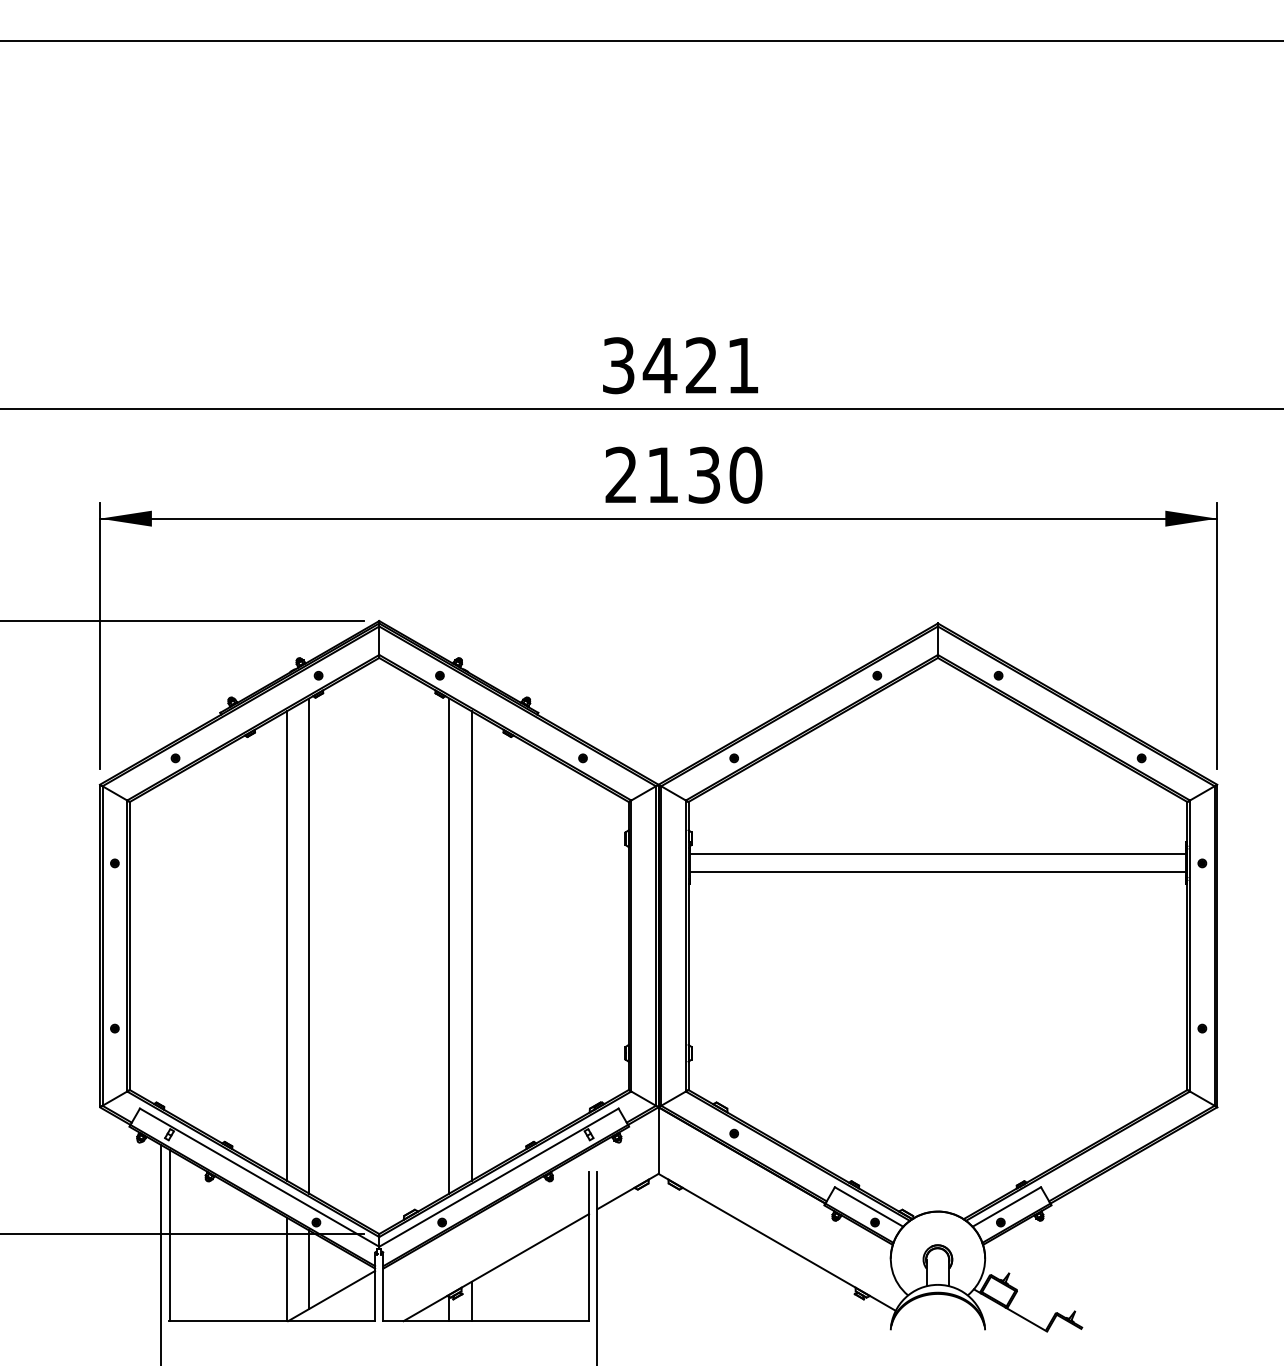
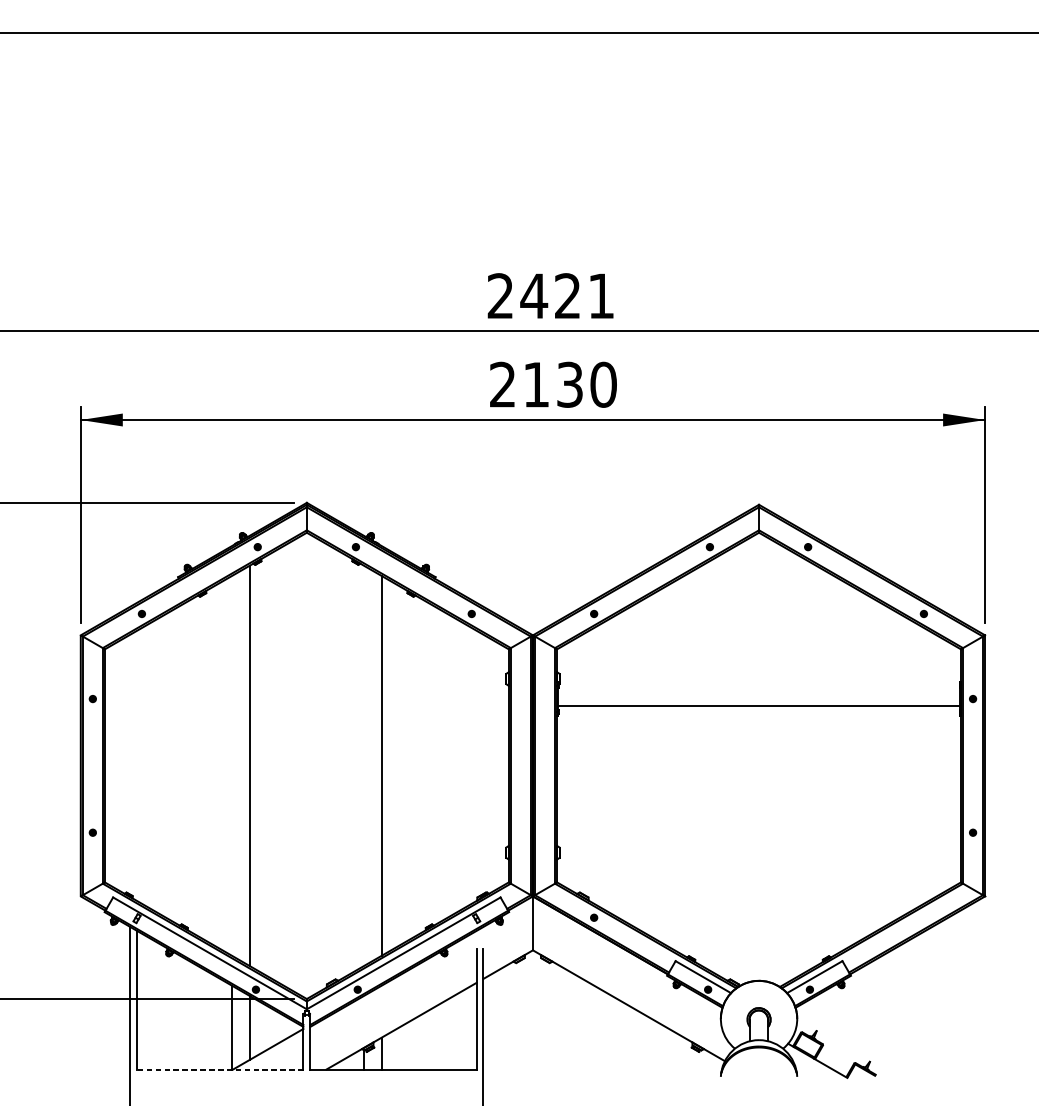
text: (618, 365) -> (500, 296), 3421 -> 2421
line: (937, 854) -> (758, 691), removed
line: (286, 945) -> (231, 765), removed
line: (449, 945) -> (363, 765), removed
line: (271, 1321) -> (219, 1069), solid -> dashed

